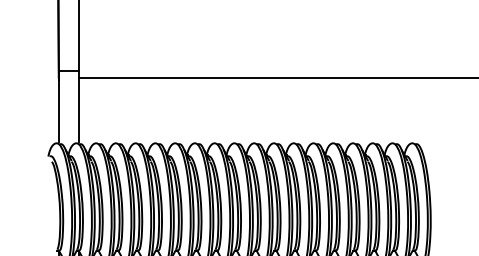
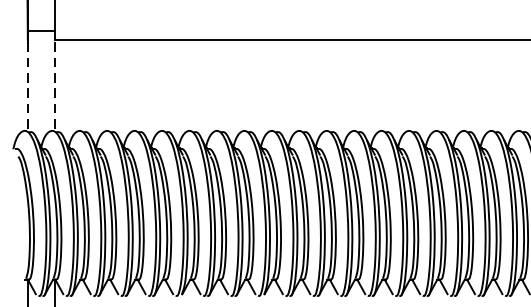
line: (58, 109) -> (27, 83), solid -> dashed
line: (78, 109) -> (55, 83), solid -> dashed

